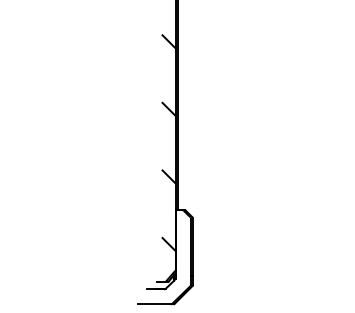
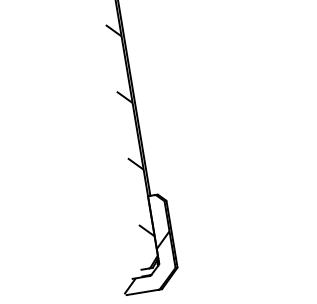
hatch: (163, 275) -> (146, 262), added

